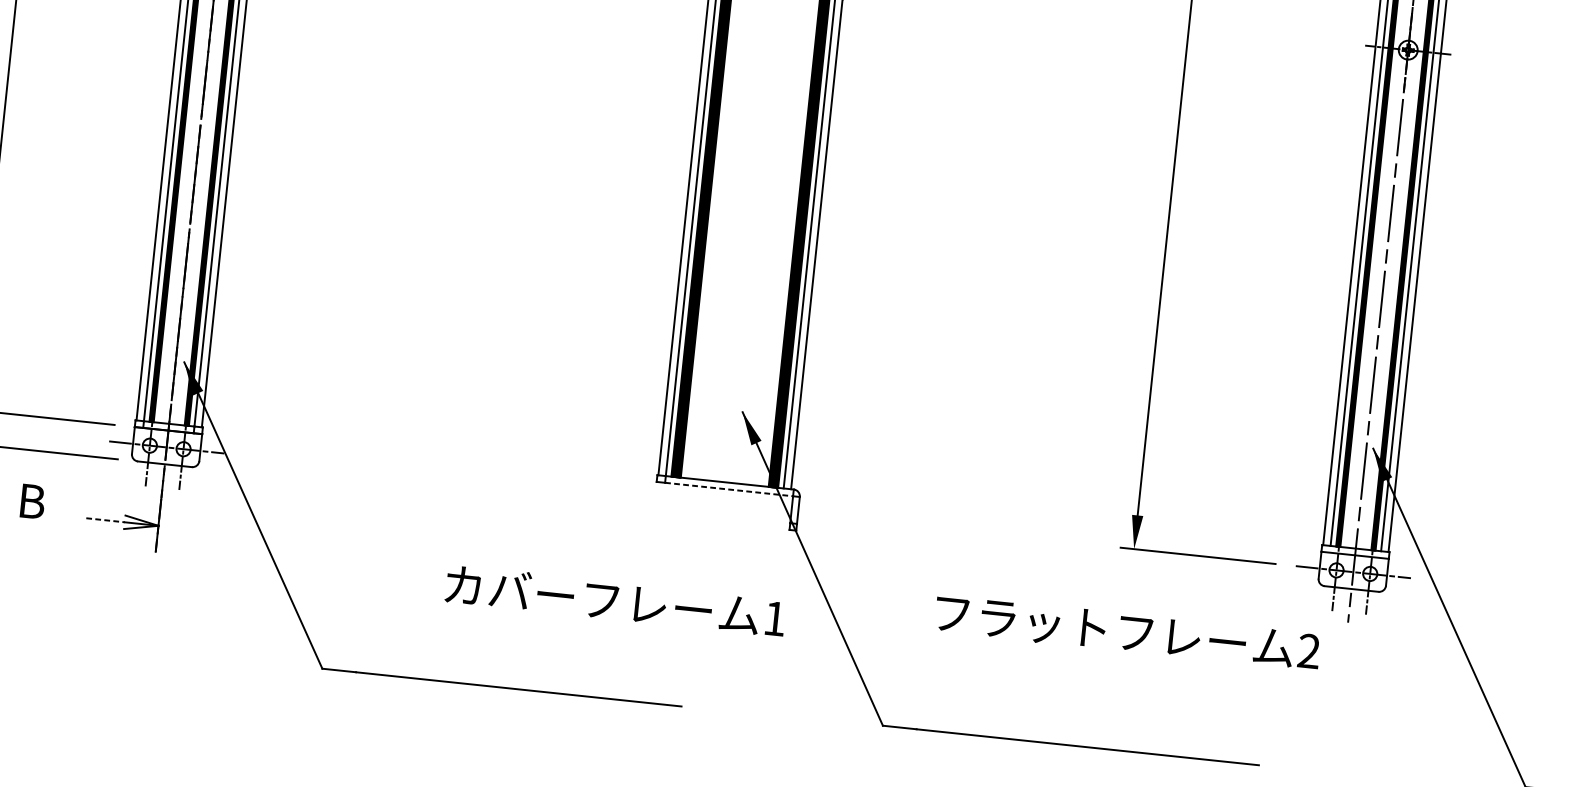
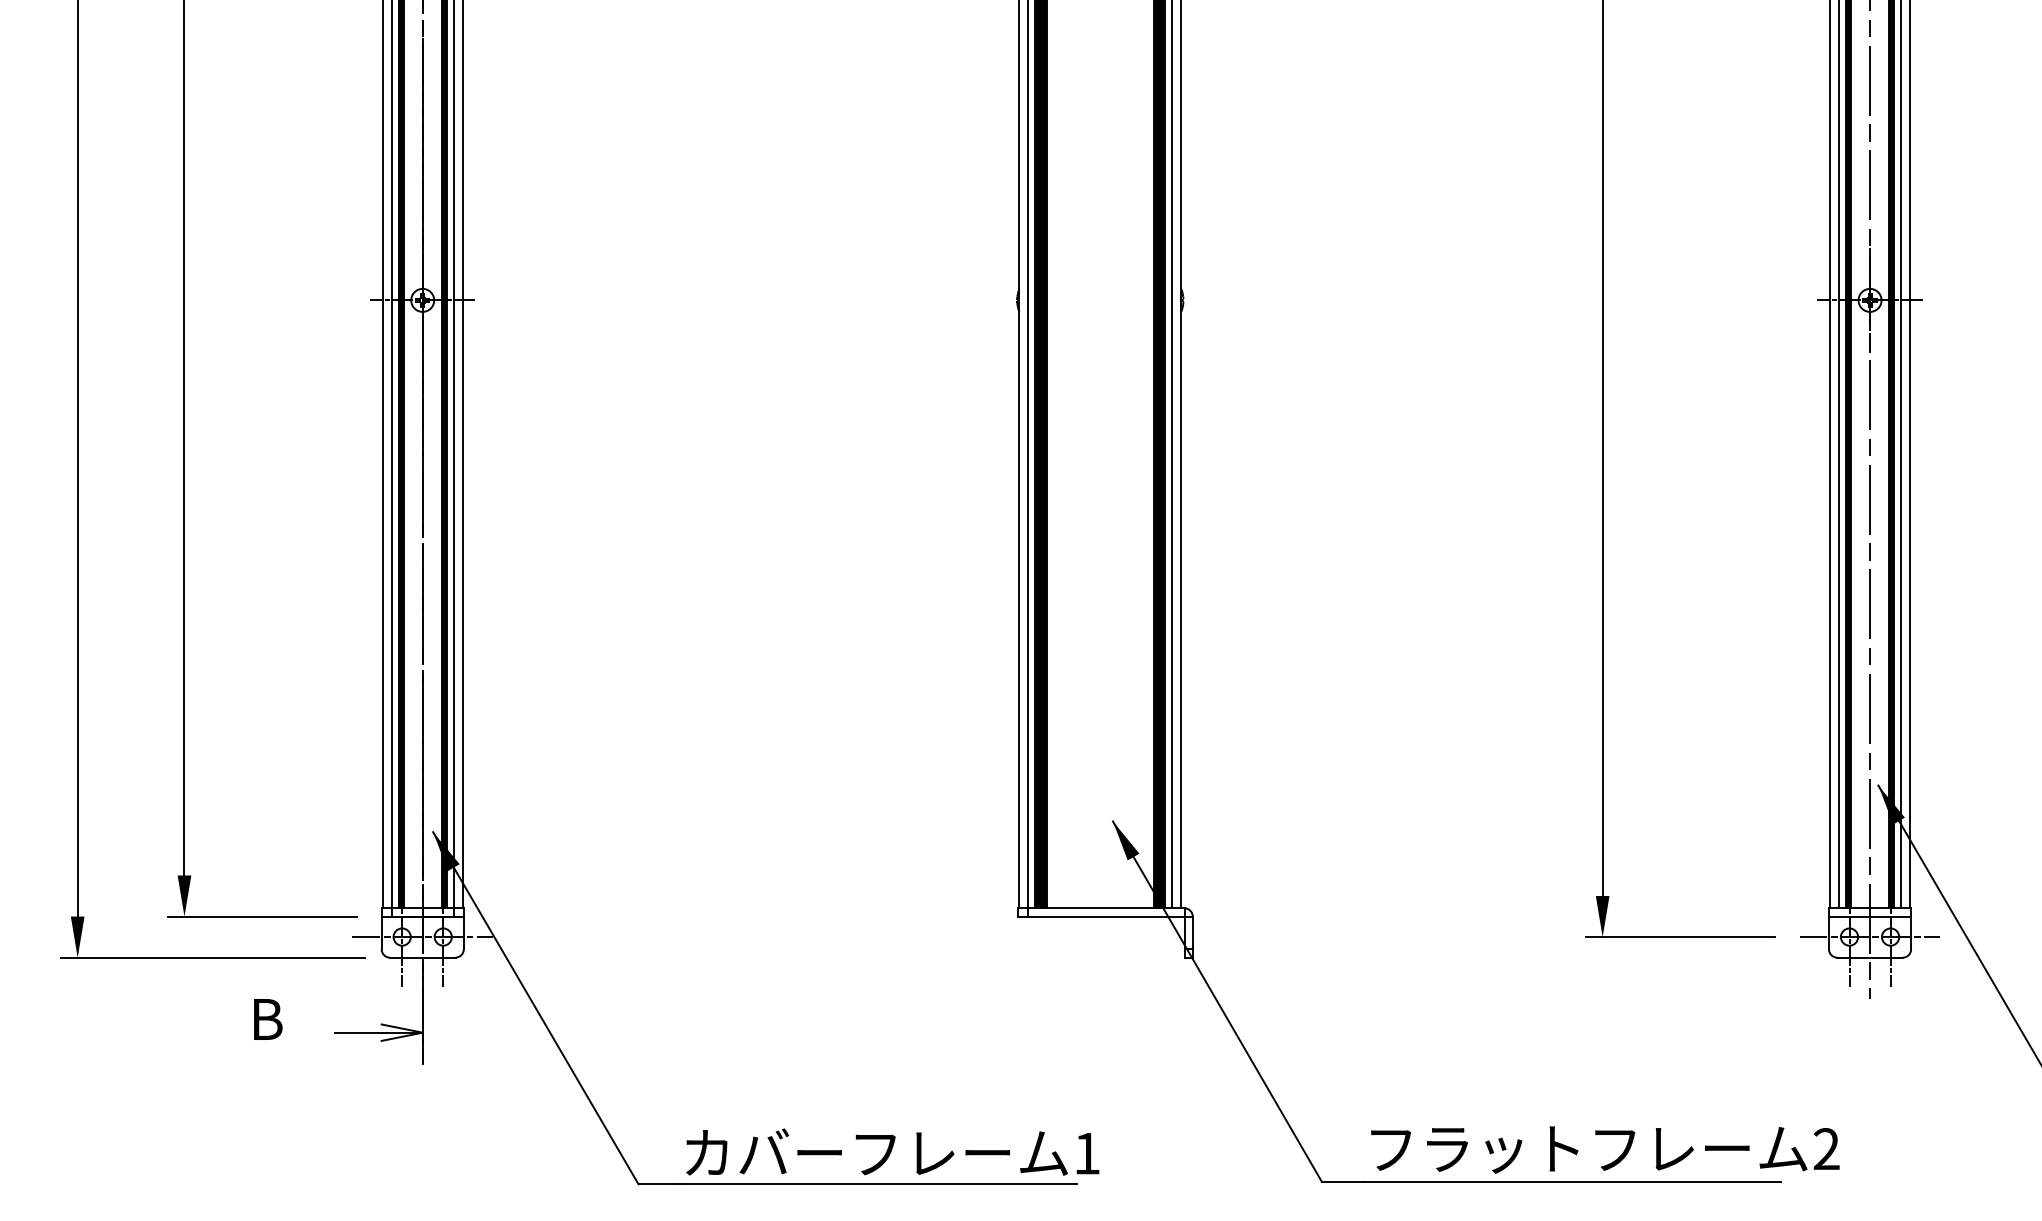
line: (729, 489) -> (1106, 916), dashed -> solid
line: (105, 520) -> (358, 1032), dashed -> solid
text: (615, 600) -> (892, 1151), moved
text: (1127, 632) -> (1605, 1149), moved

